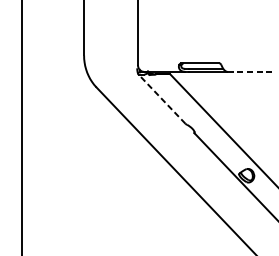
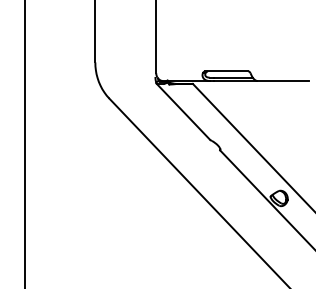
line: (250, 71) -> (283, 80), dashed -> solid
line: (162, 98) -> (183, 111), dashed -> solid

